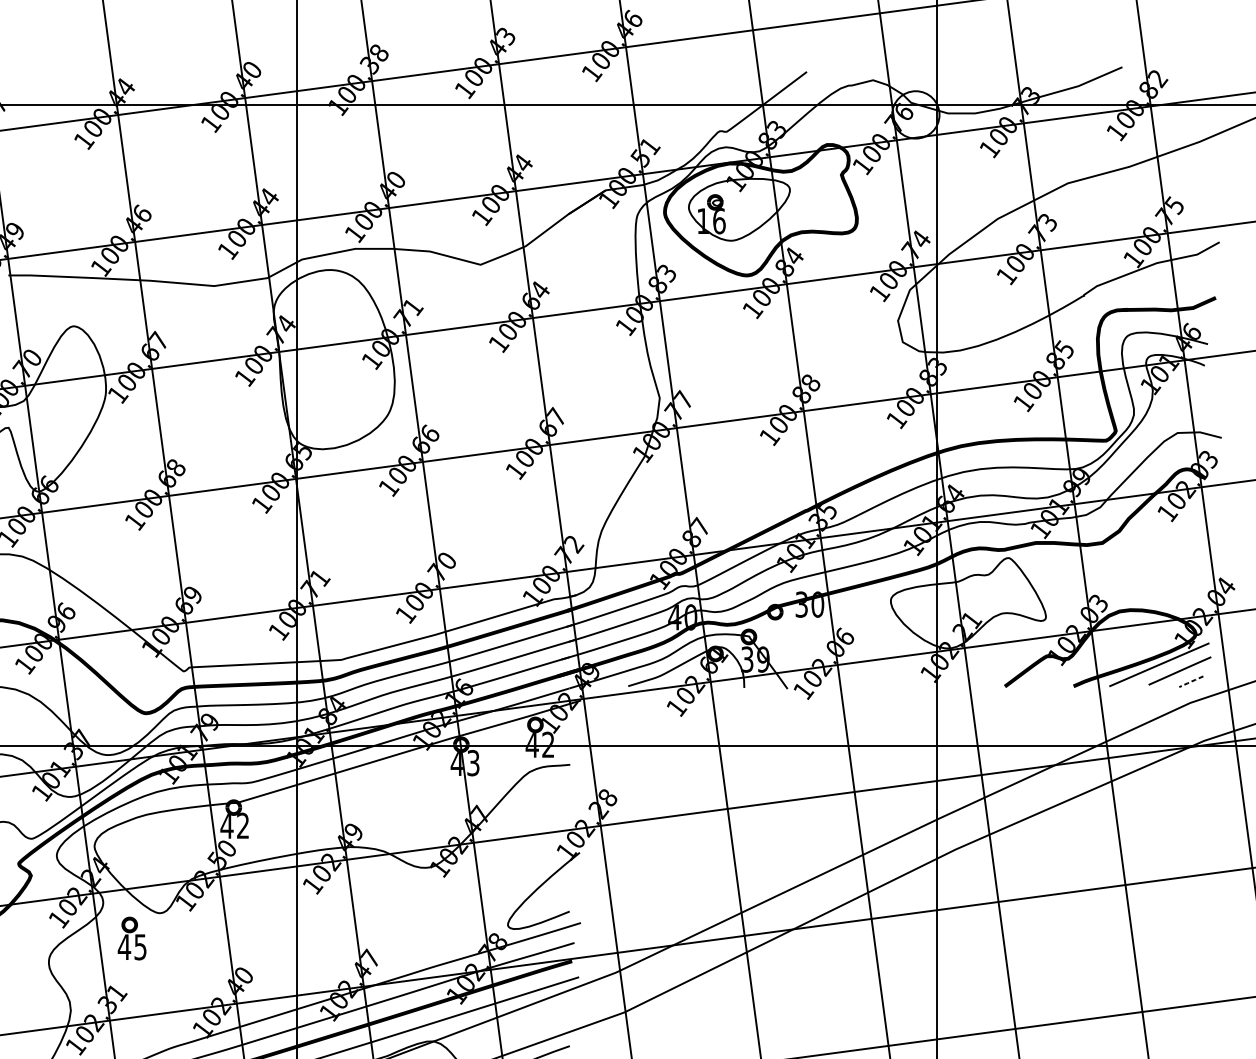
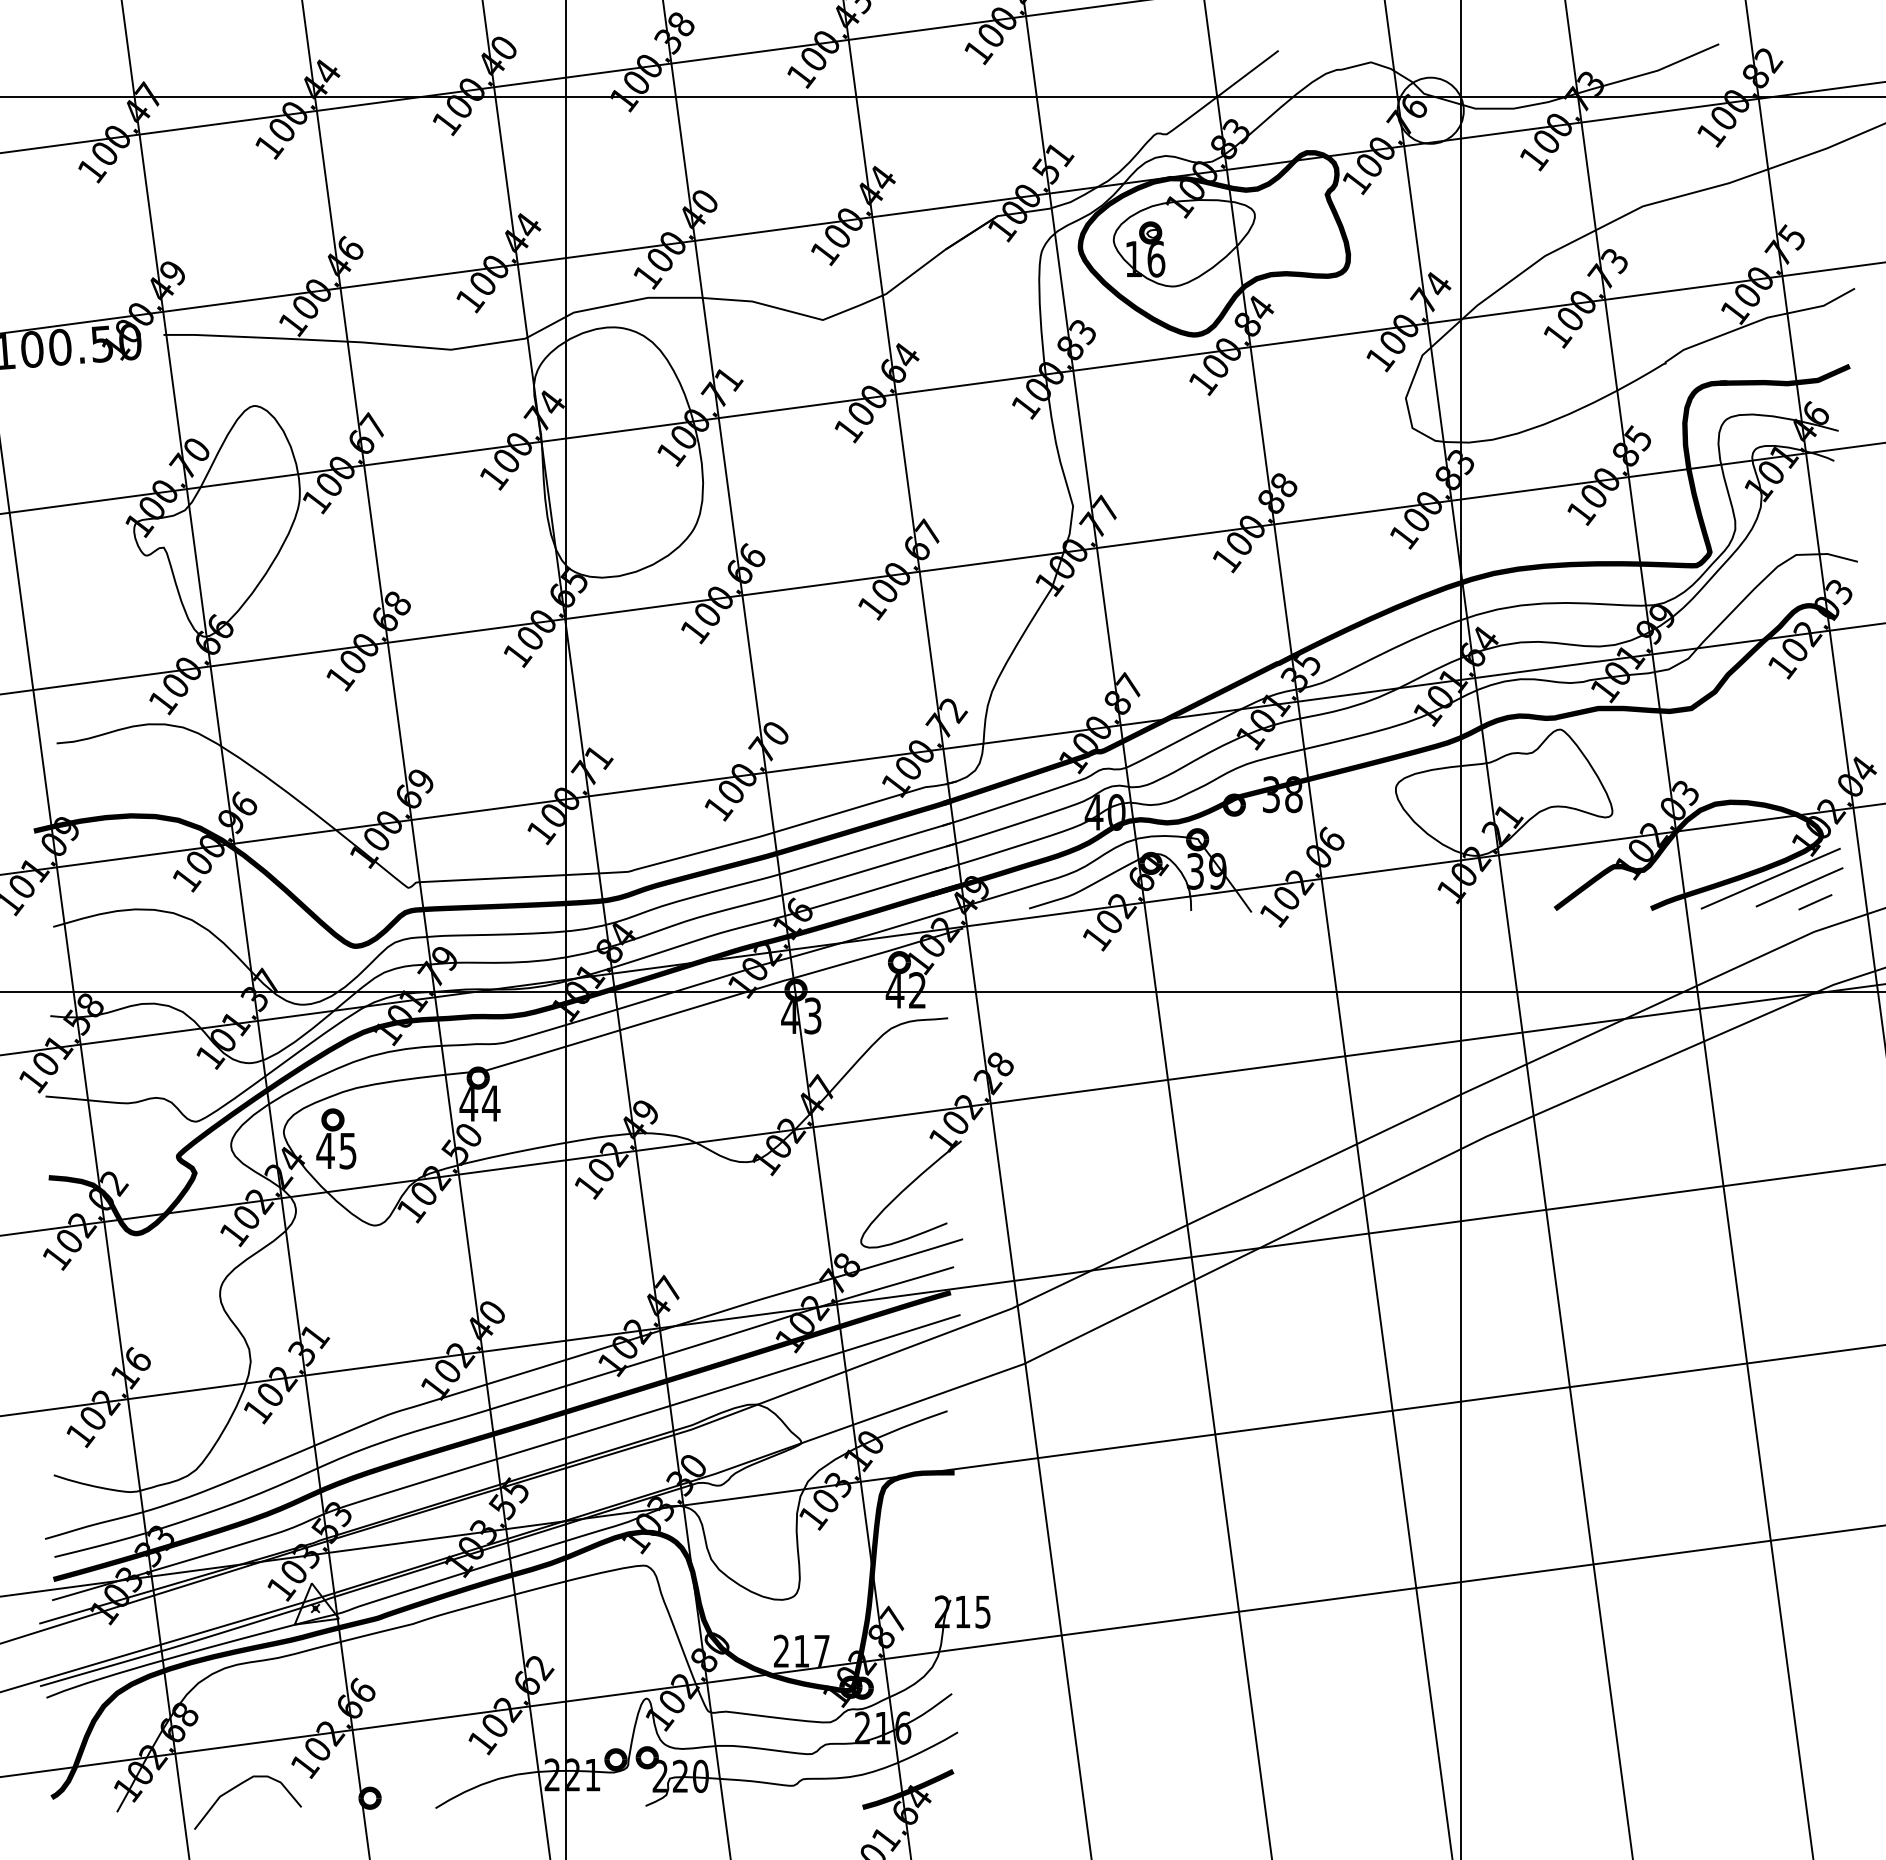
text: (817, 604) -> (1293, 794), 30 -> 38
line: (1190, 681) -> (1814, 902), dashed -> solid
text: (243, 825) -> (491, 1103), 42 -> 44
text: (132, 938) -> (336, 1138), moved

